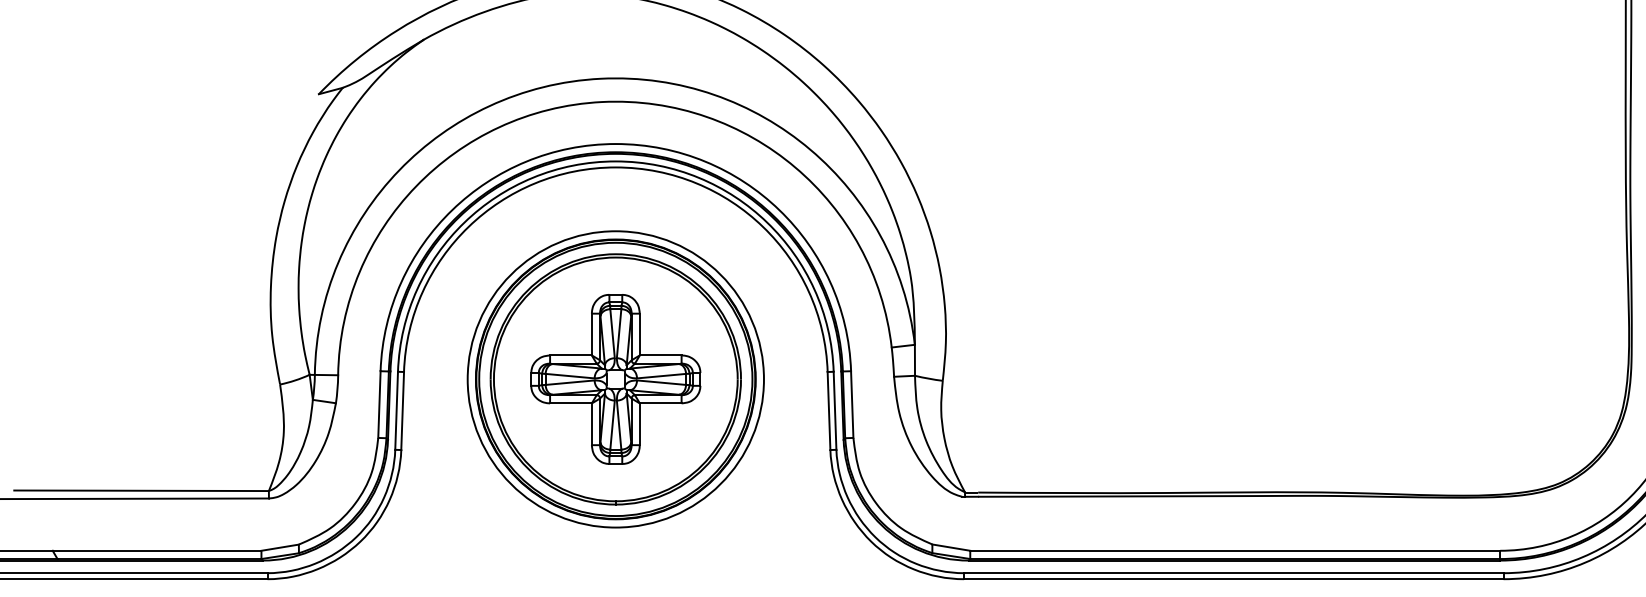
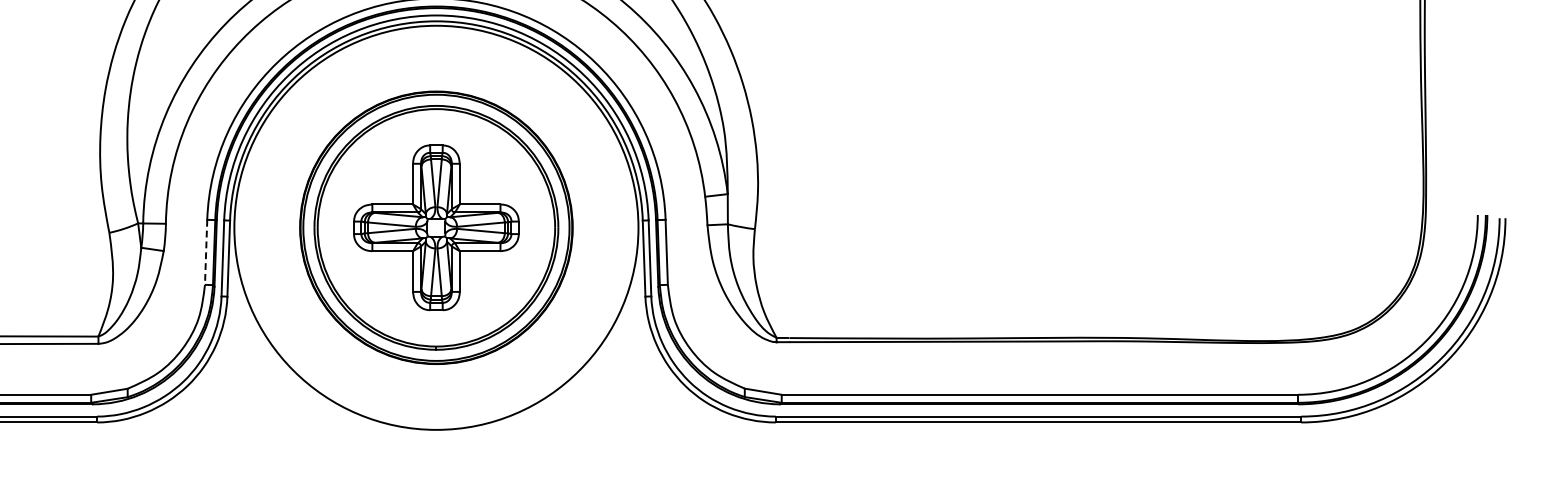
circle: (615, 379) -> (436, 227), size x1.4
line: (379, 405) -> (206, 253), solid -> dashed

